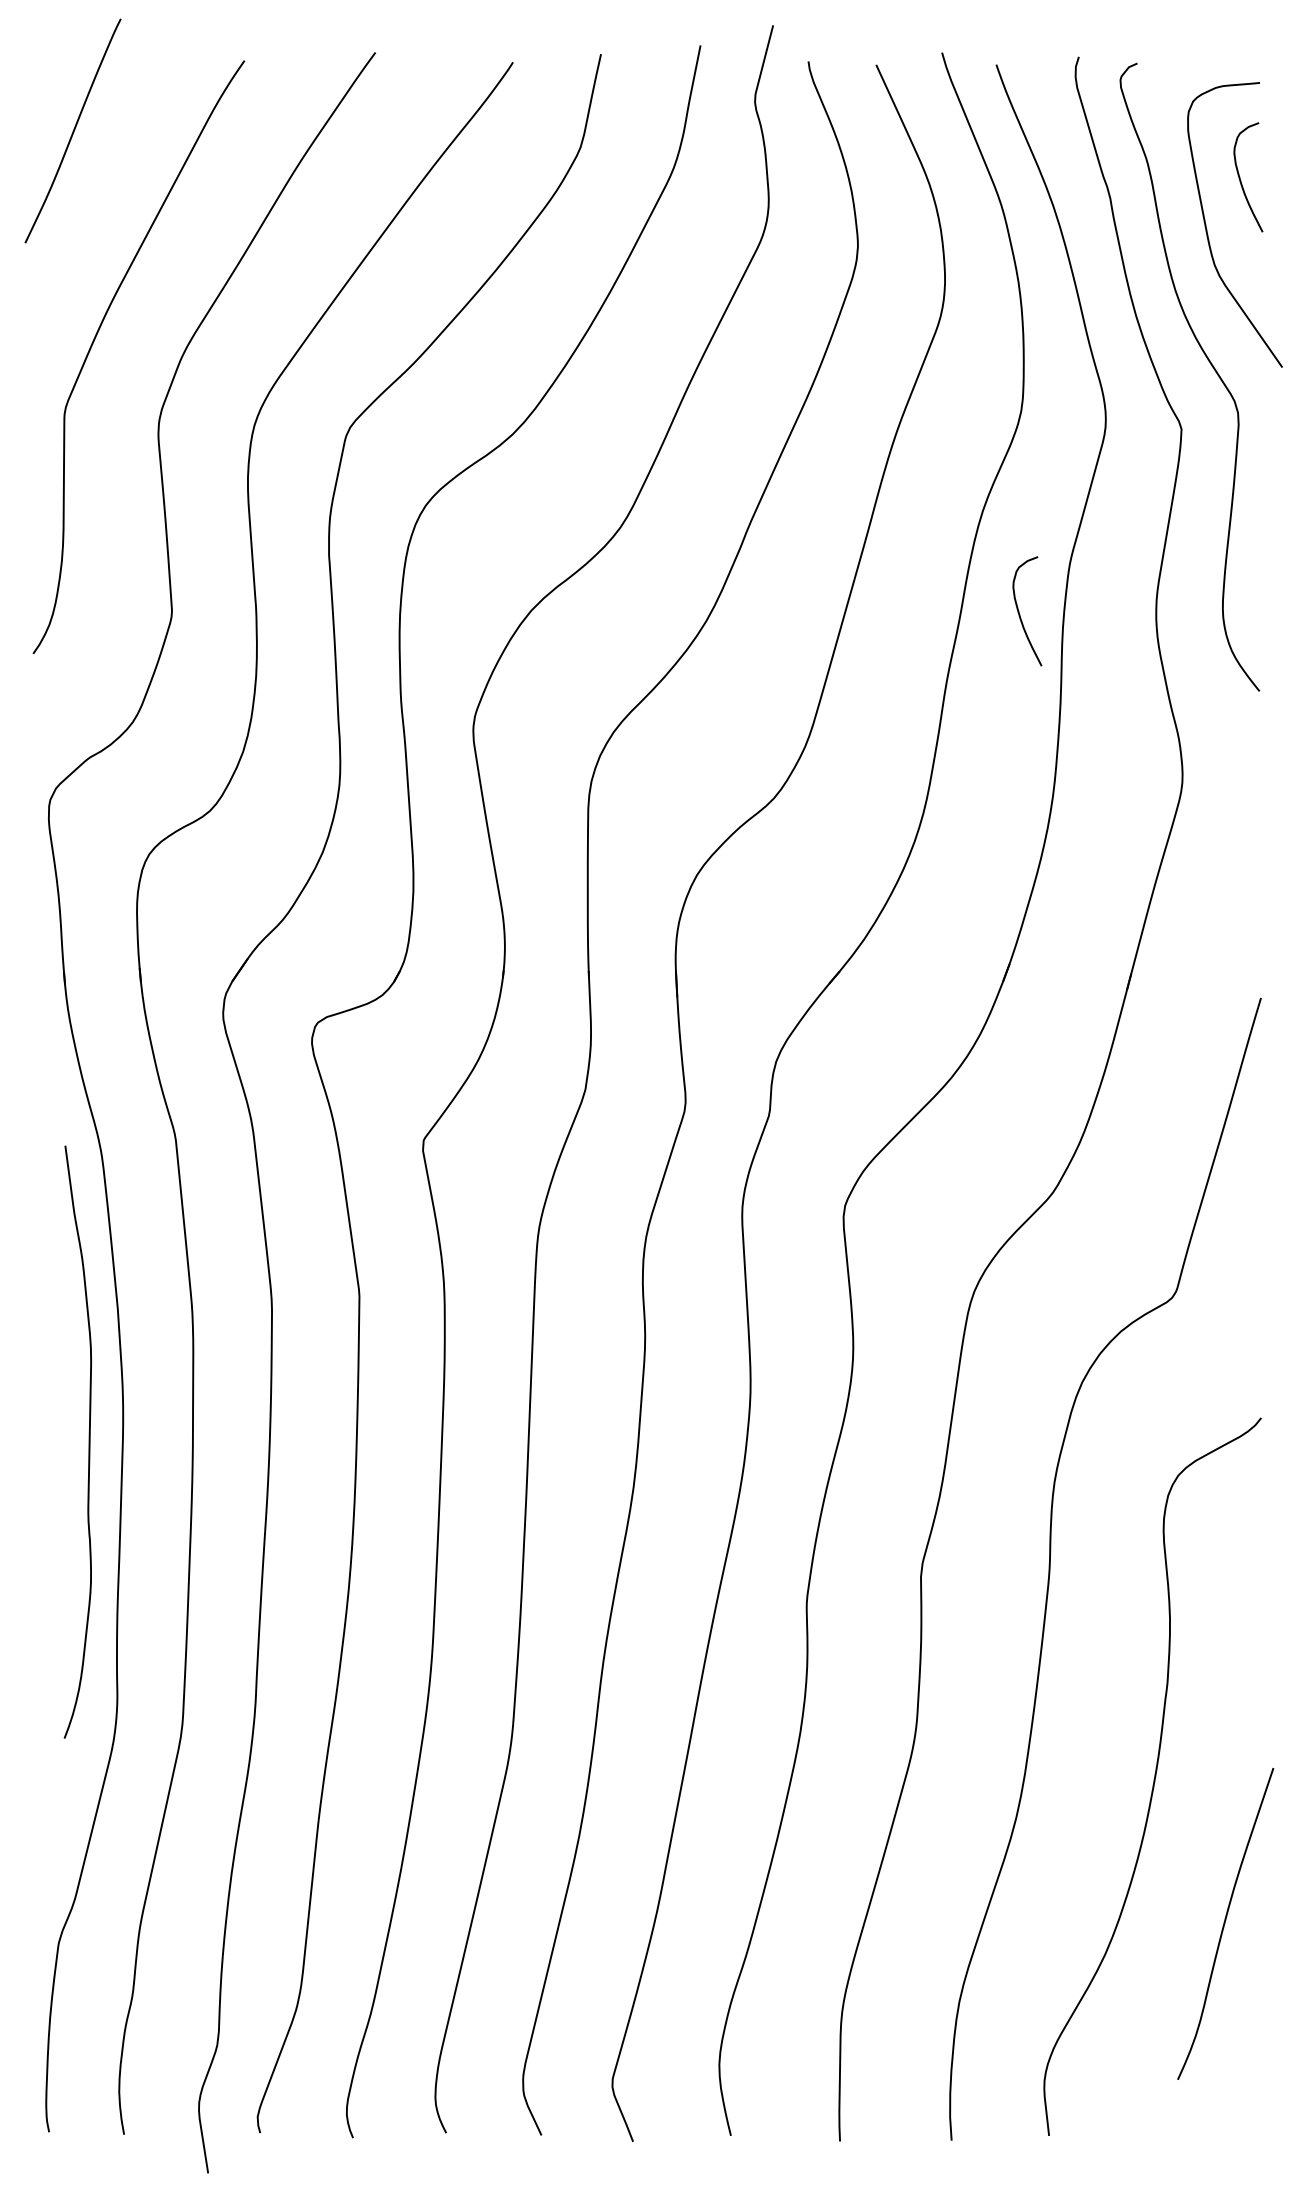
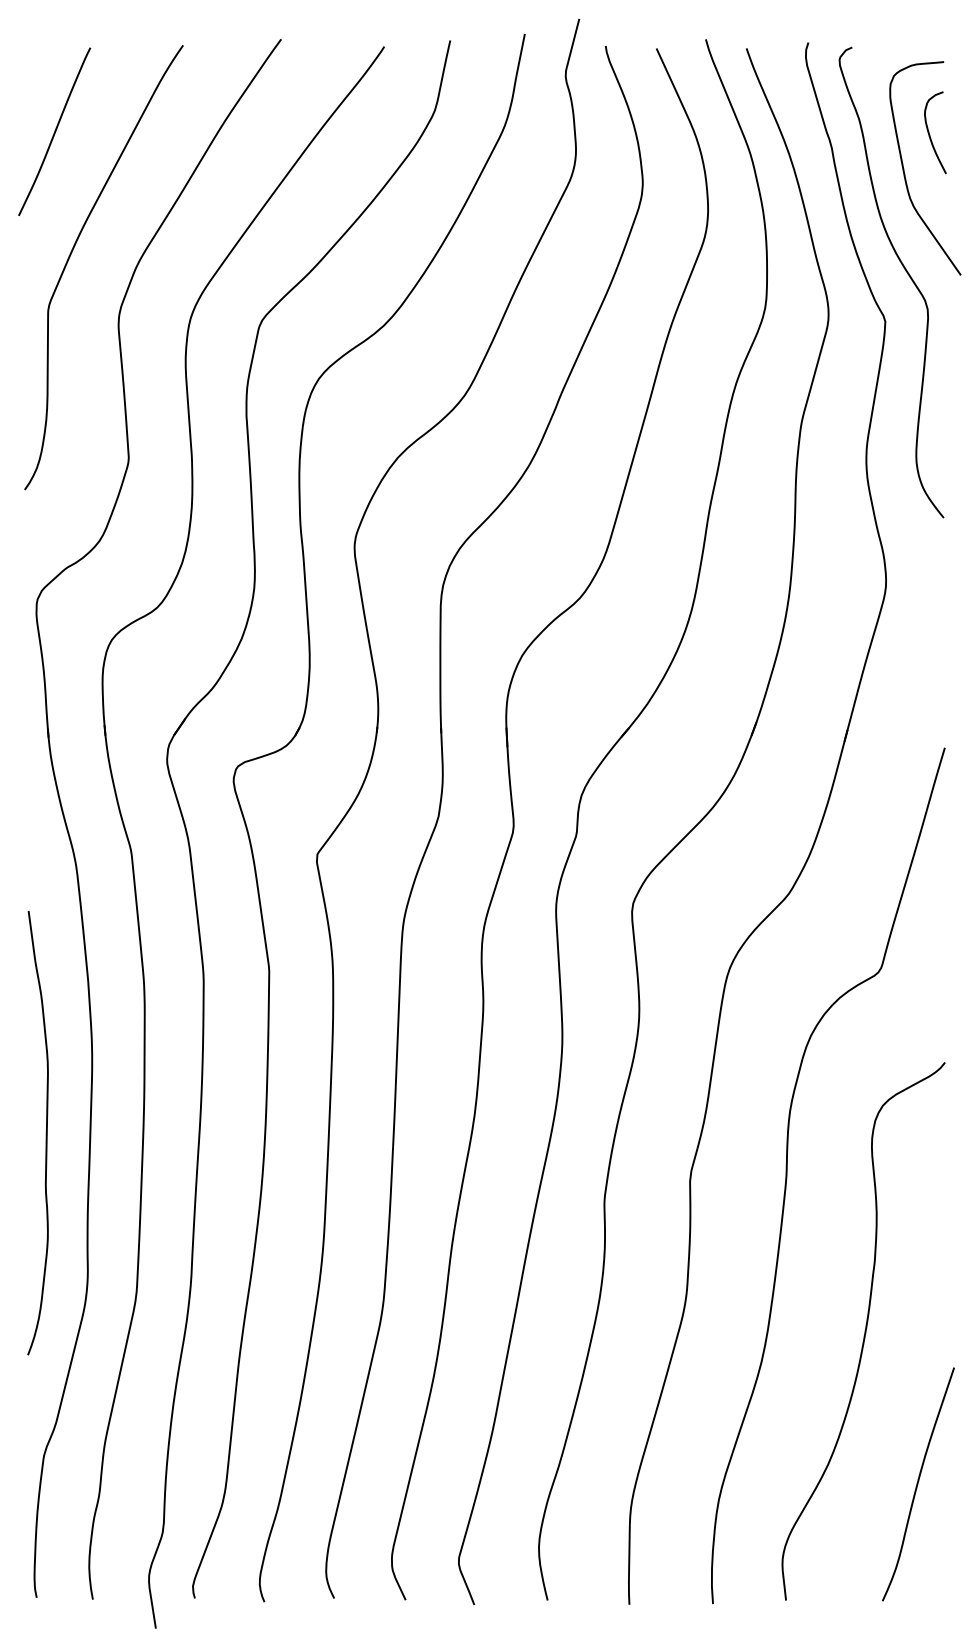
curve: (73, 130) -> (54, 131), moved
curve: (1020, 614) -> (764, 460), removed
curve: (88, 1441) -> (45, 1132), moved
curve: (1225, 1923) -> (918, 1484), moved

